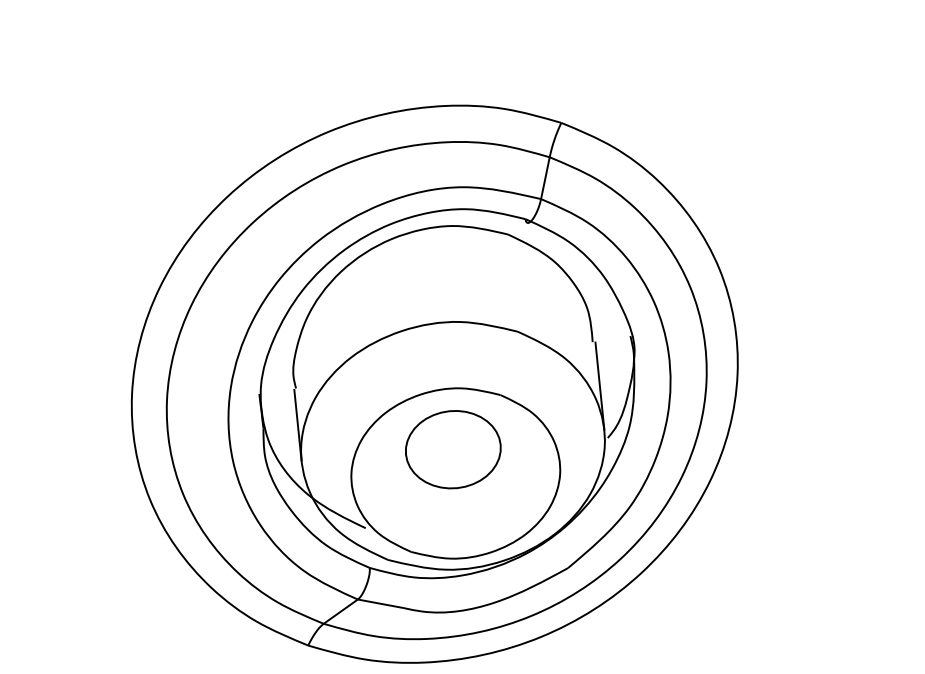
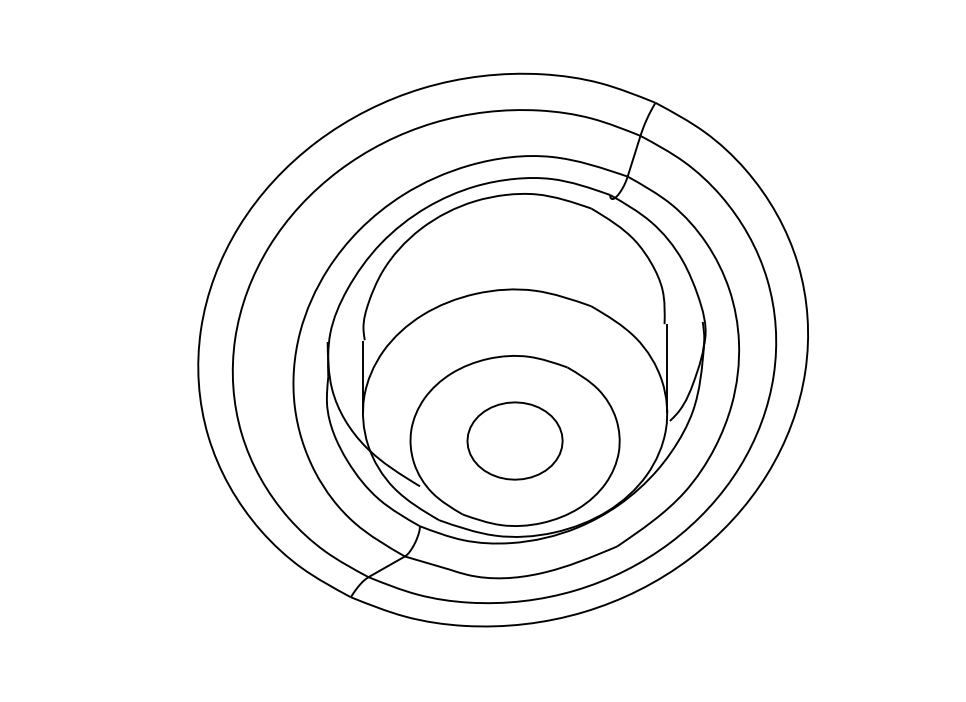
part: (452, 449) -> (514, 440), moved

